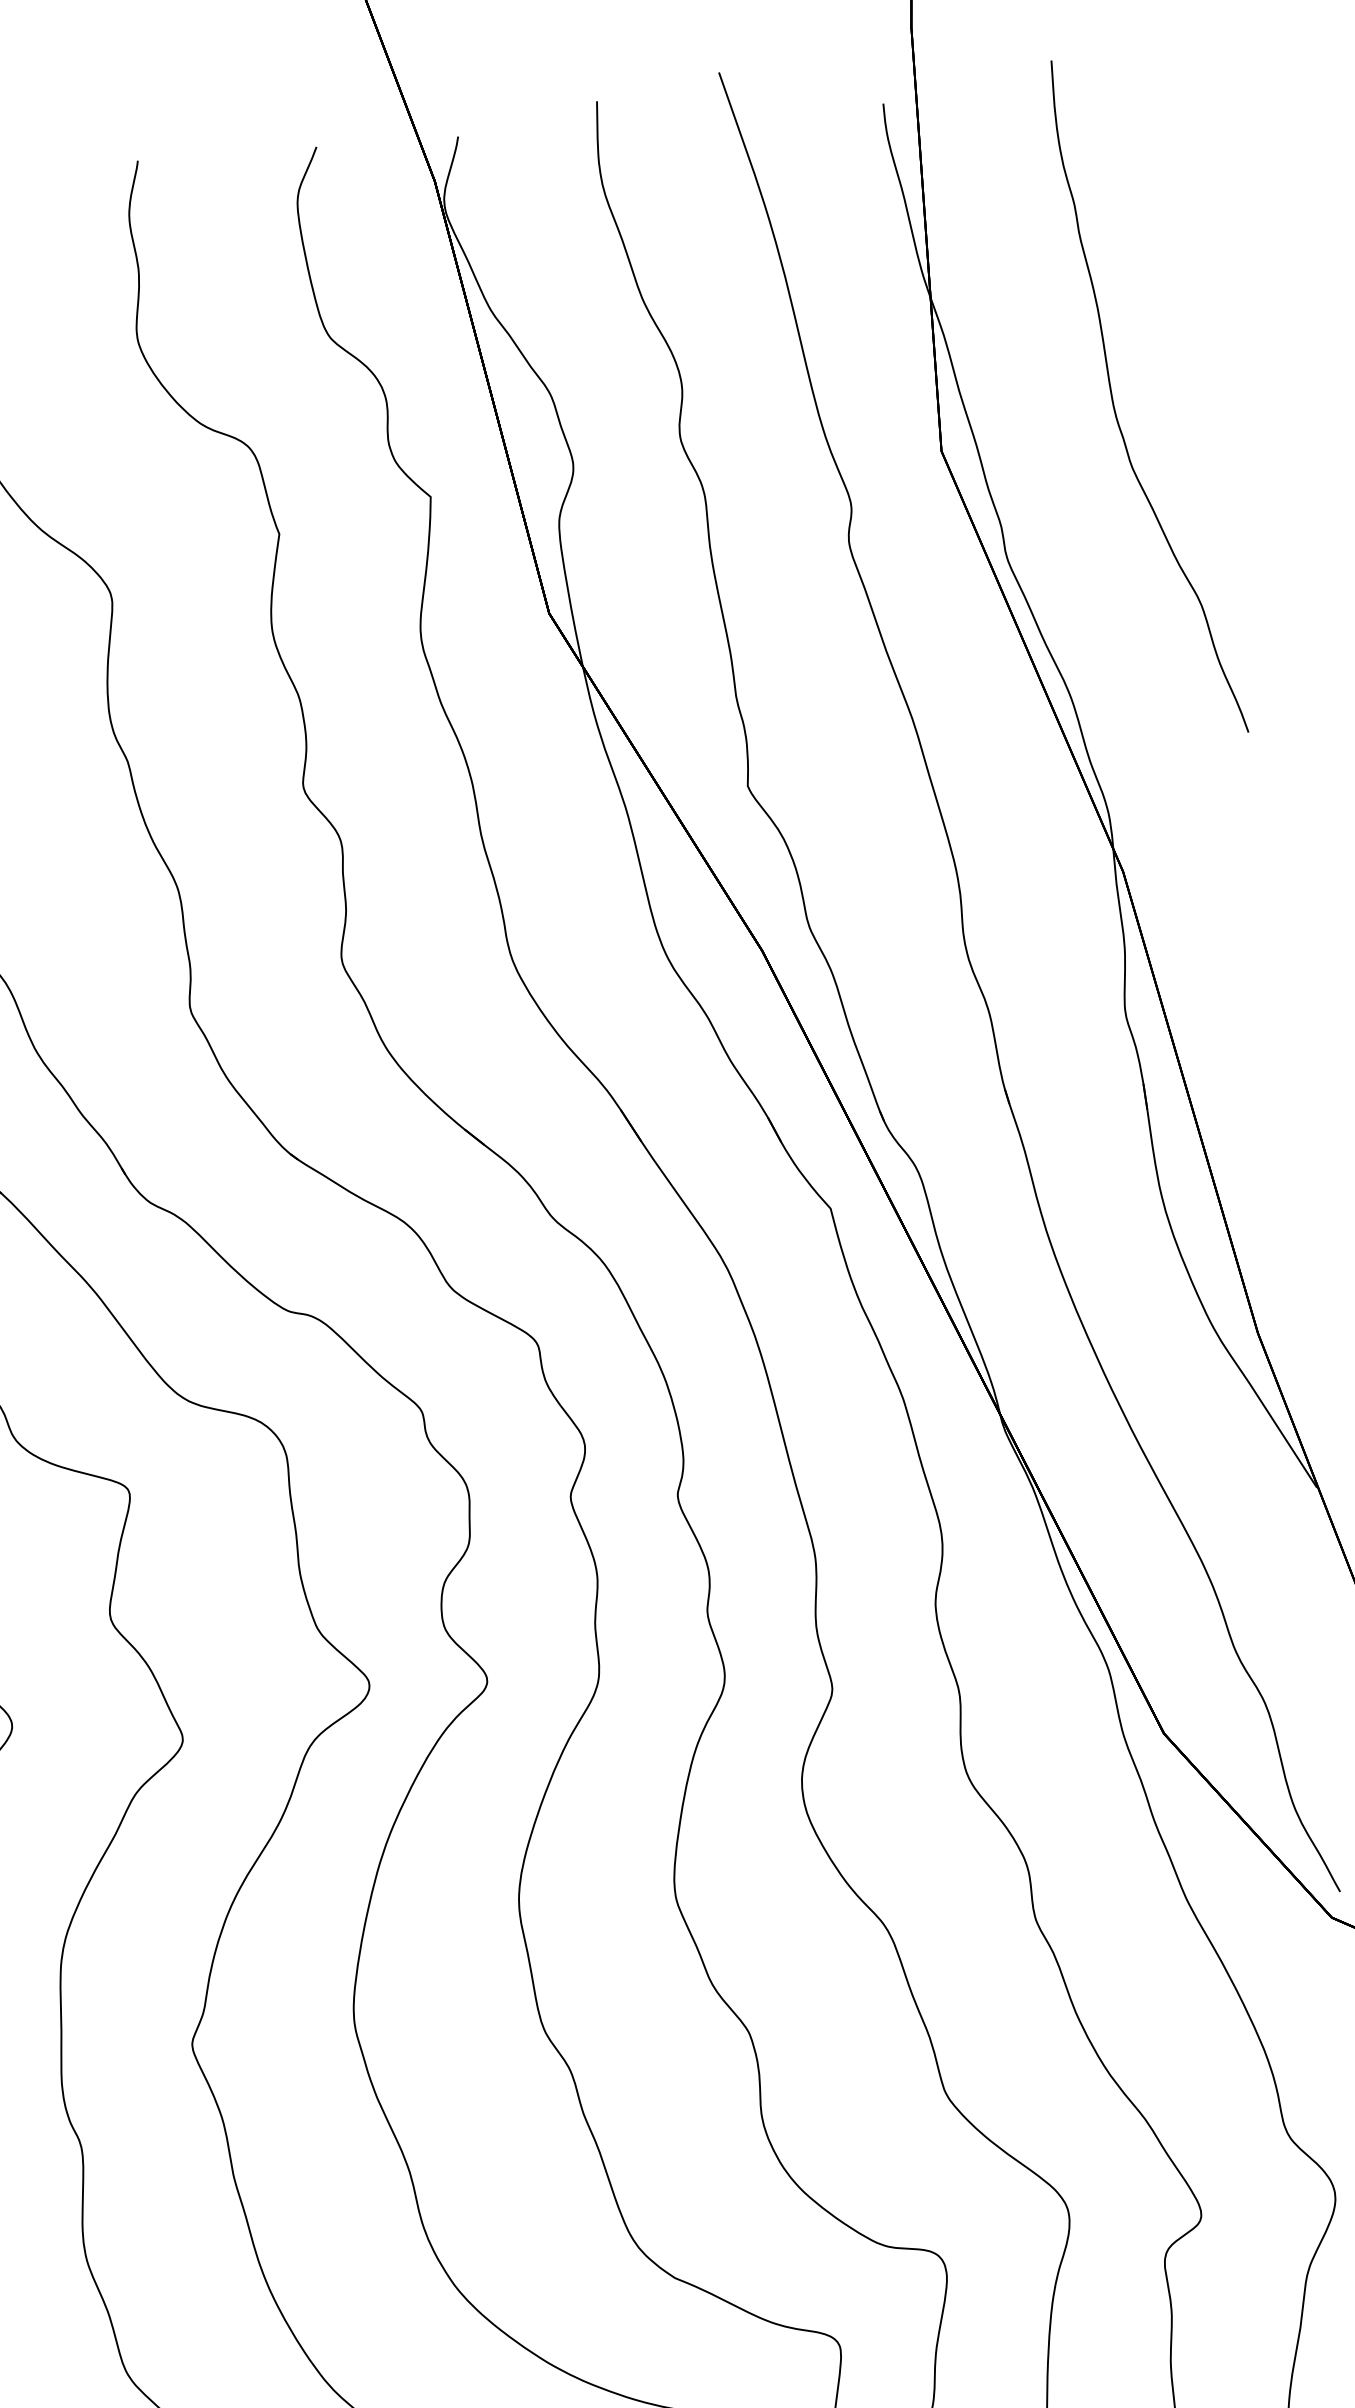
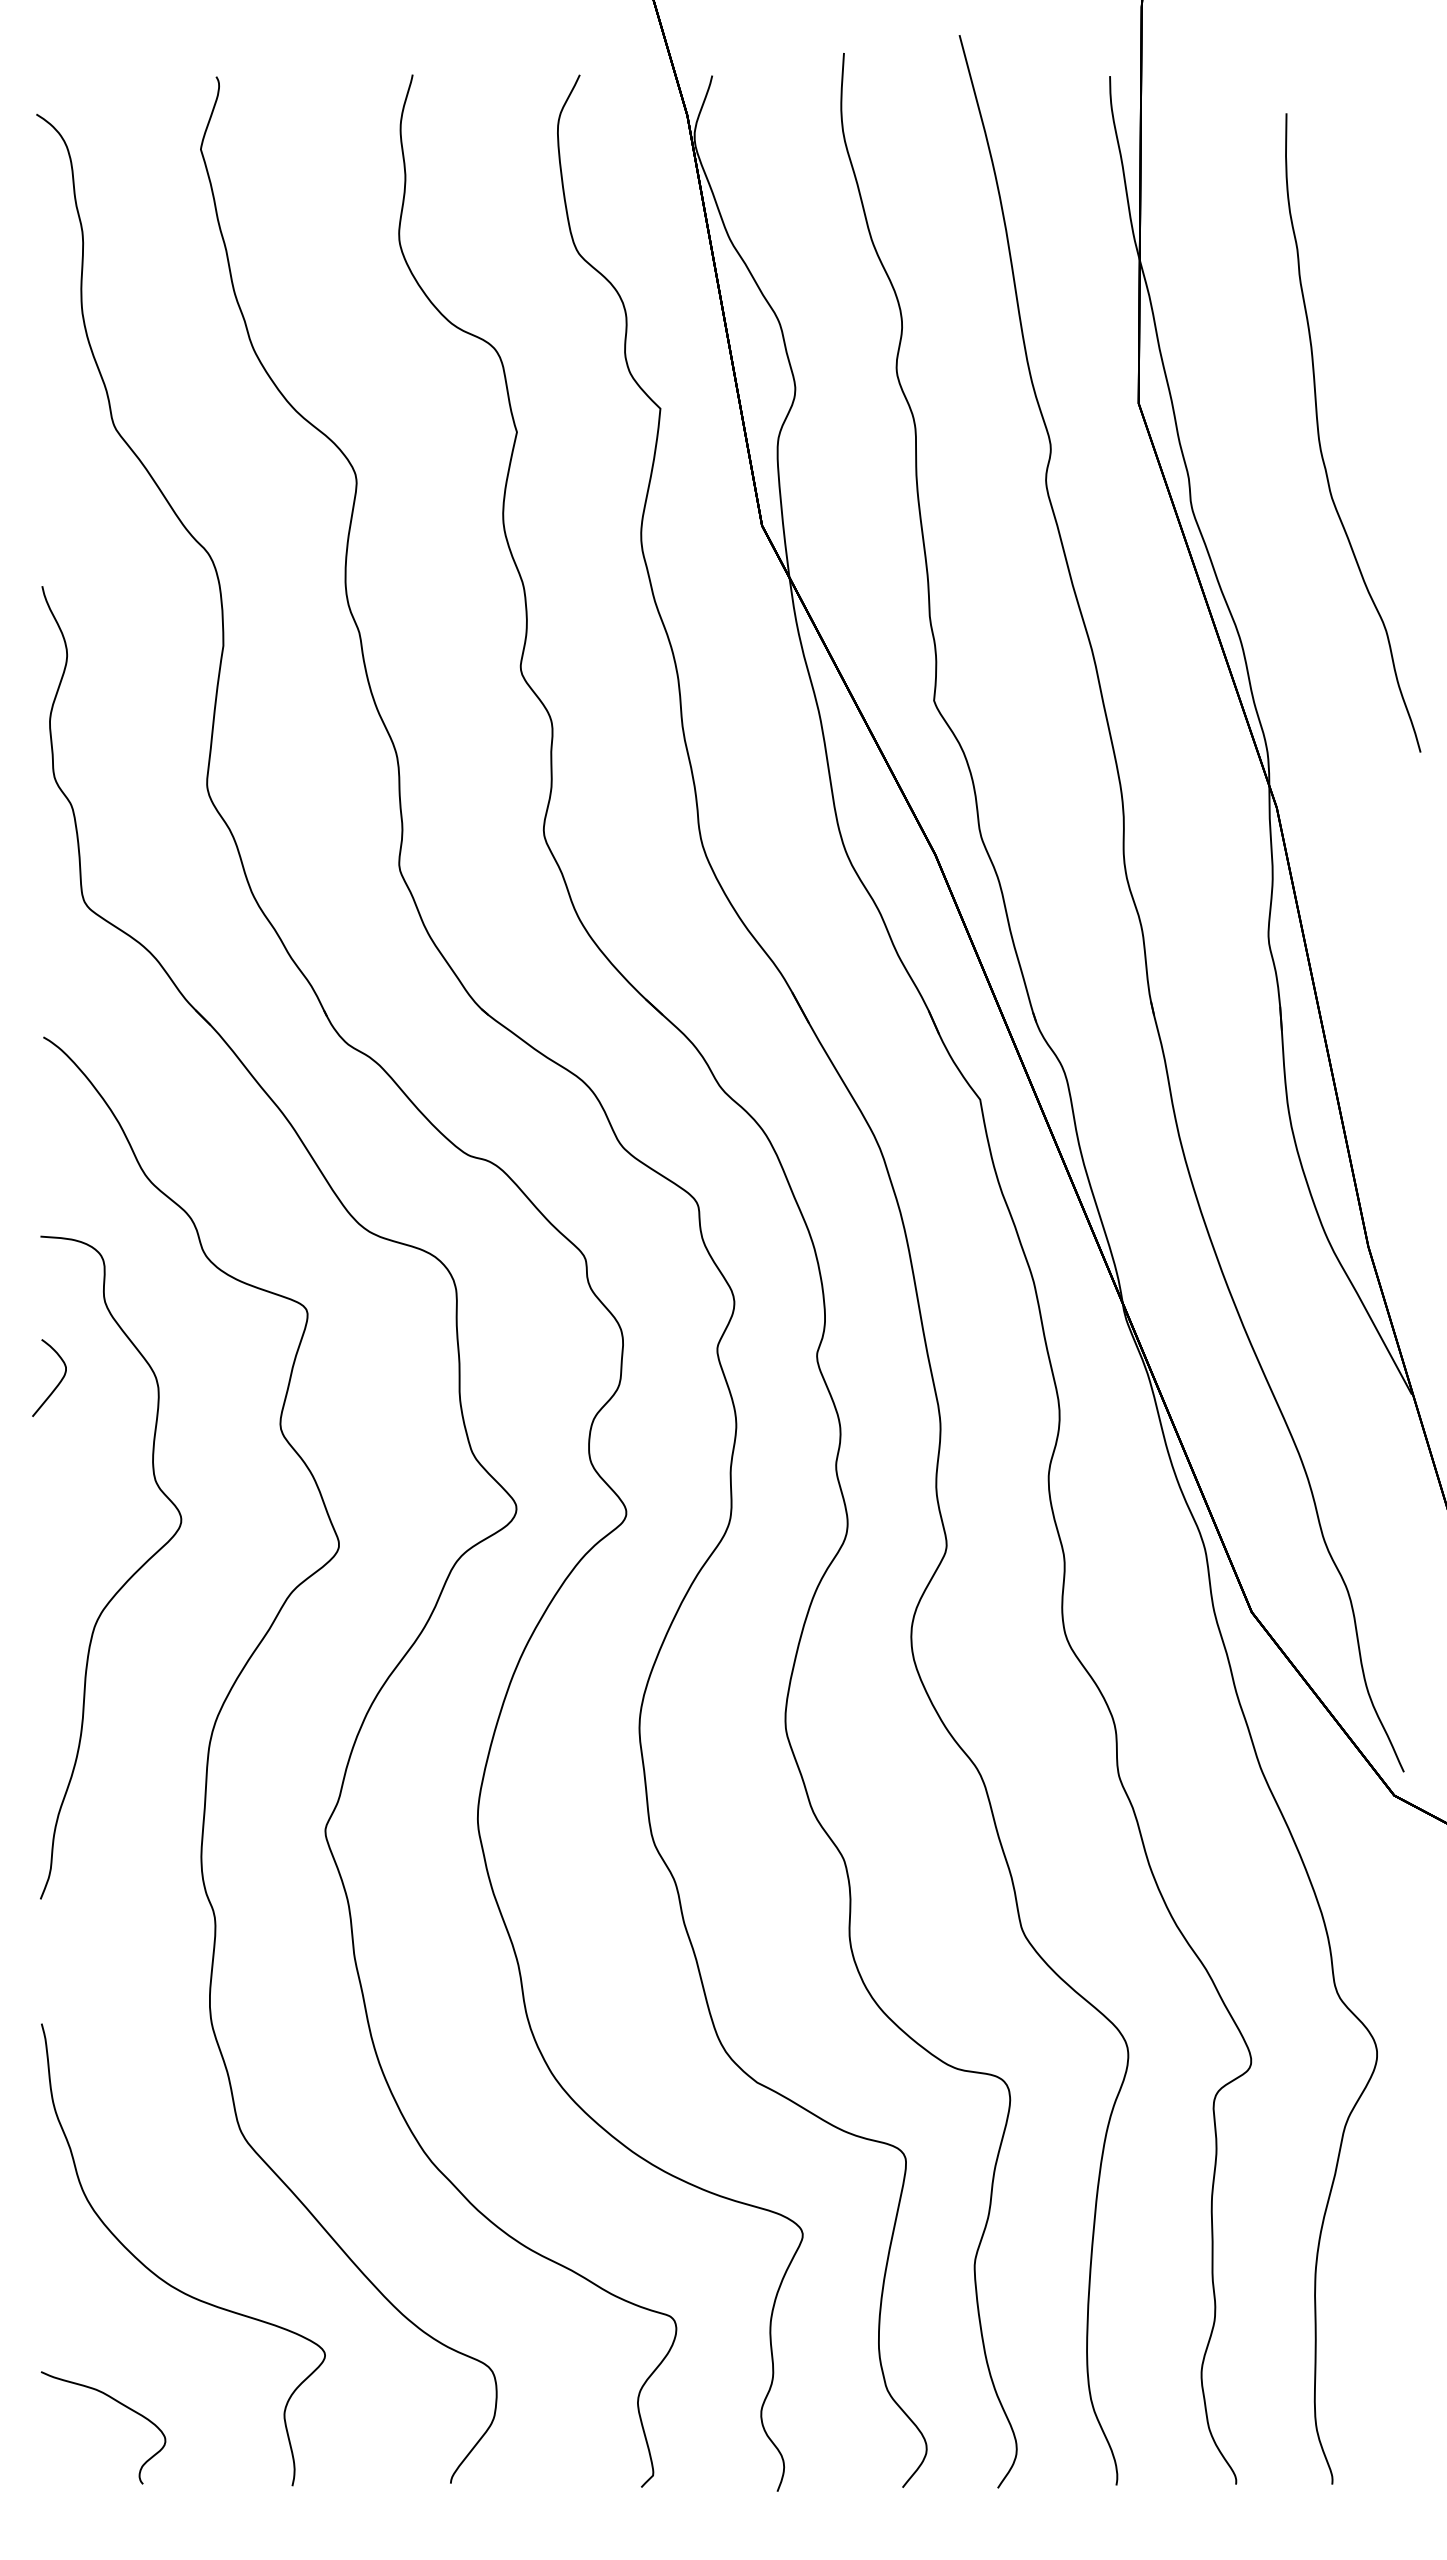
curve: (1115, 407) -> (1320, 440), moved

